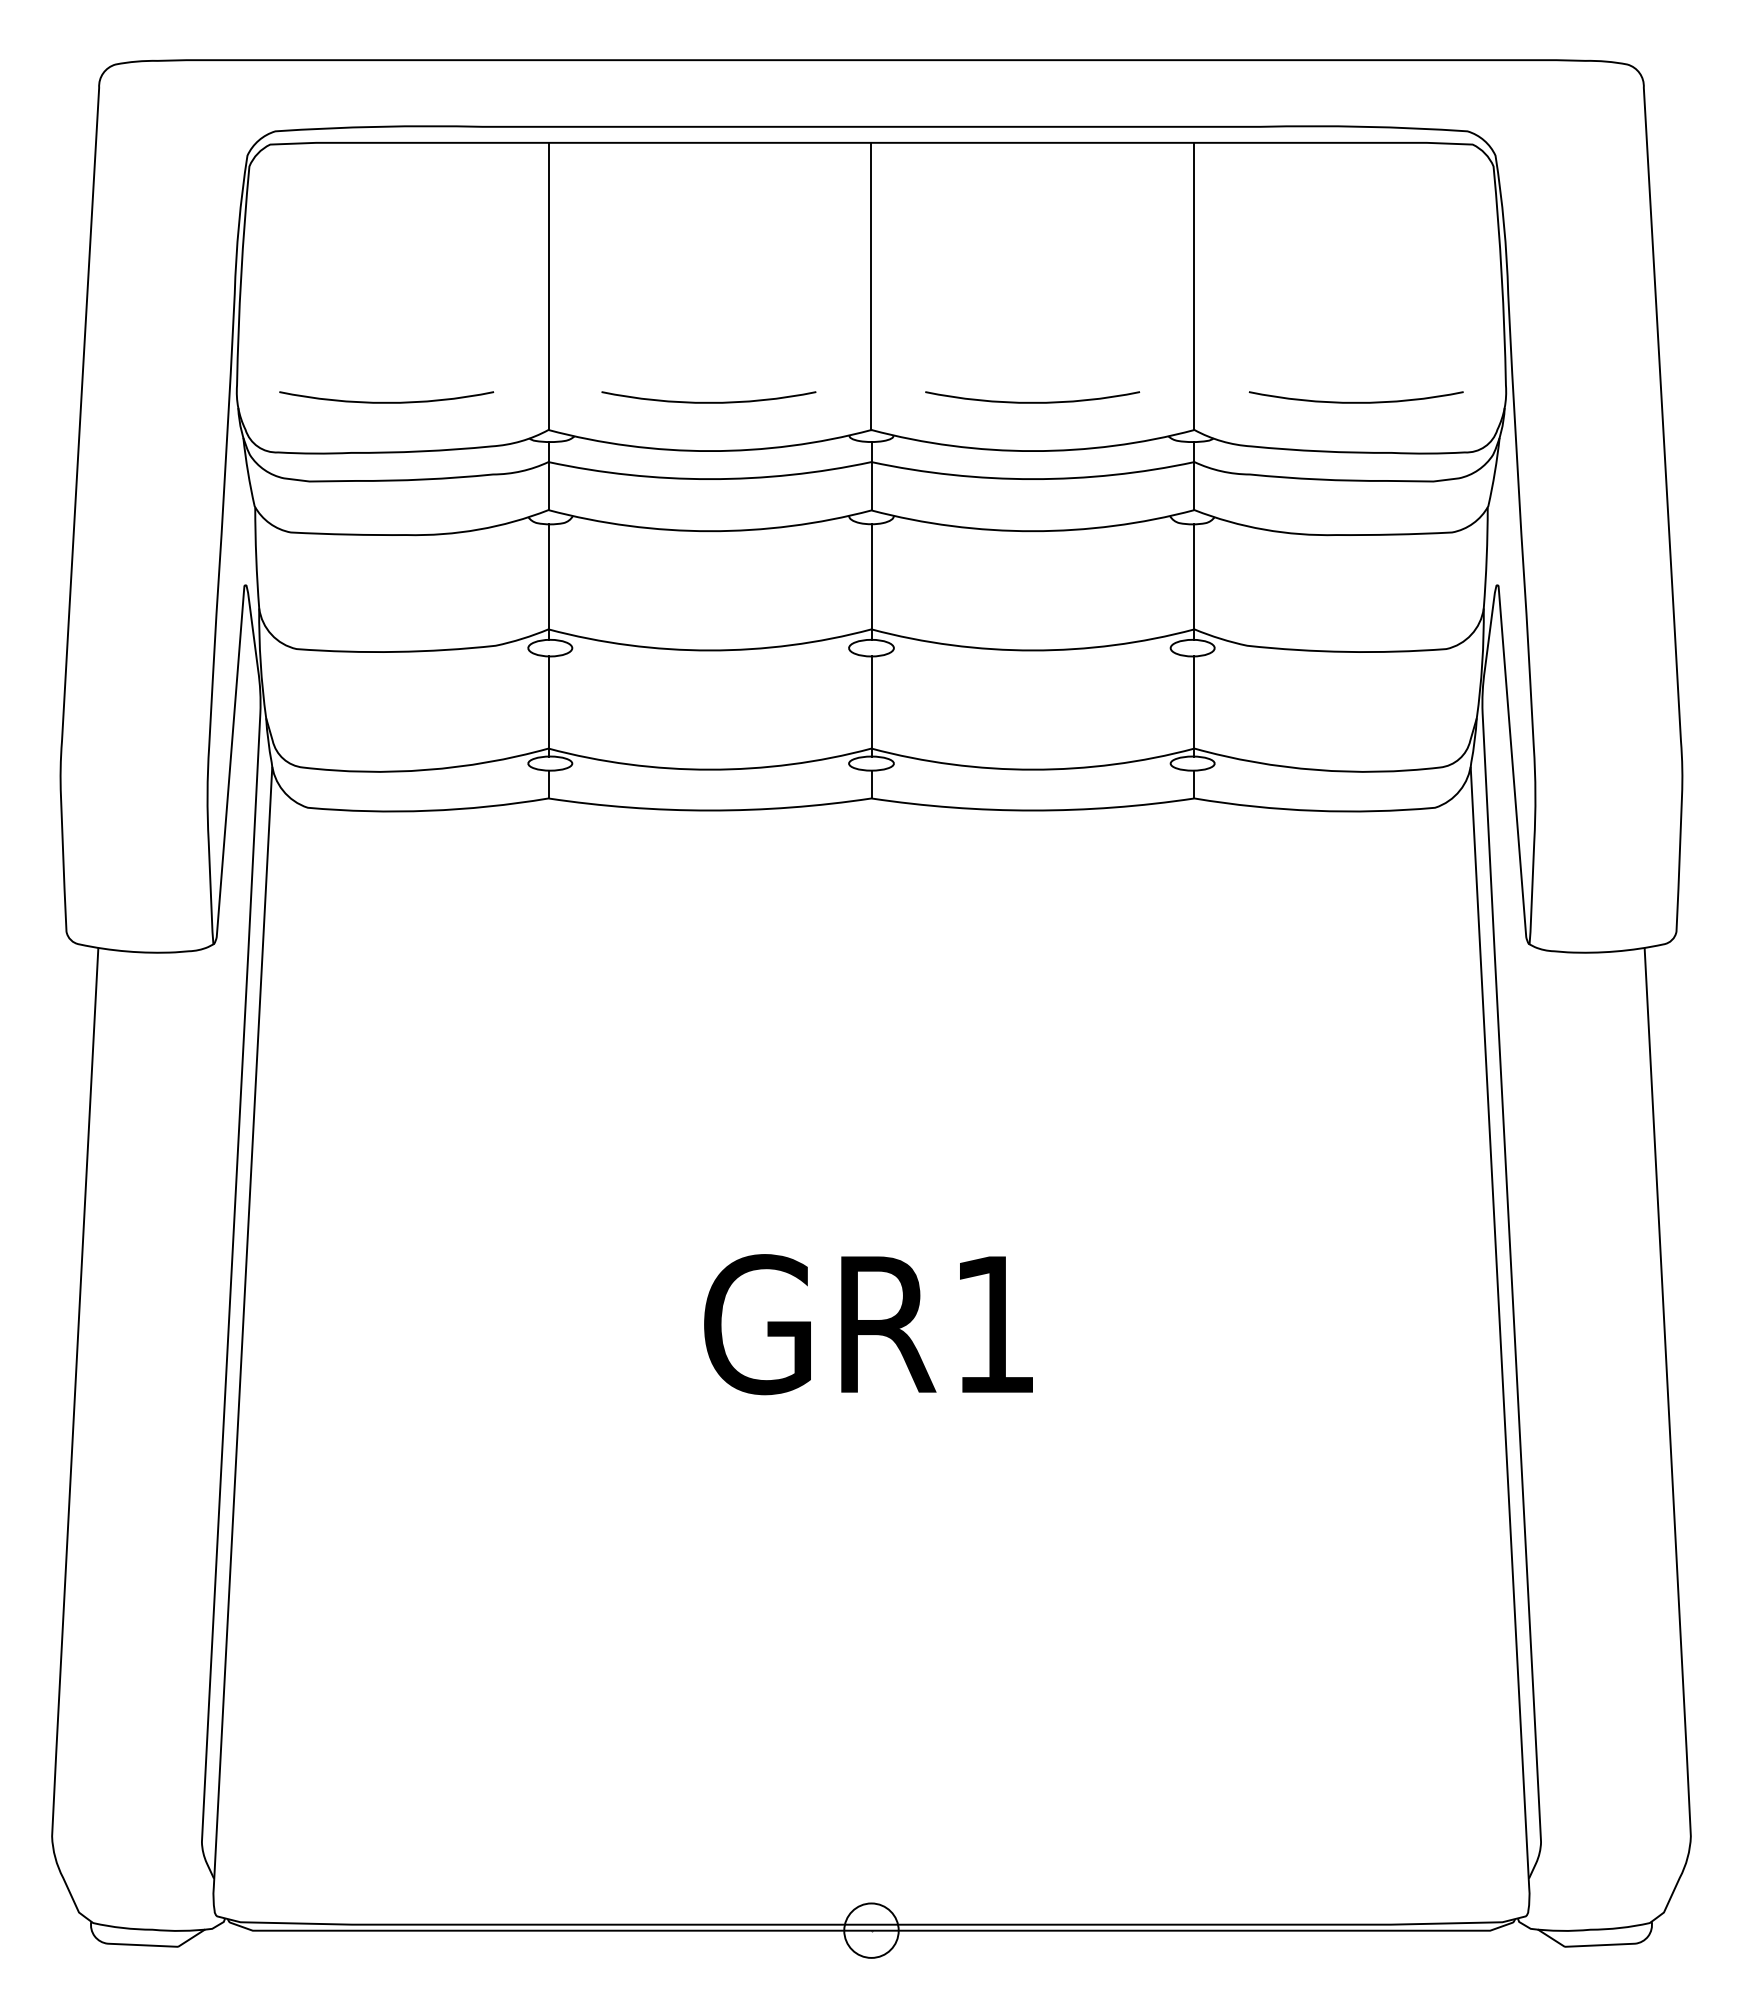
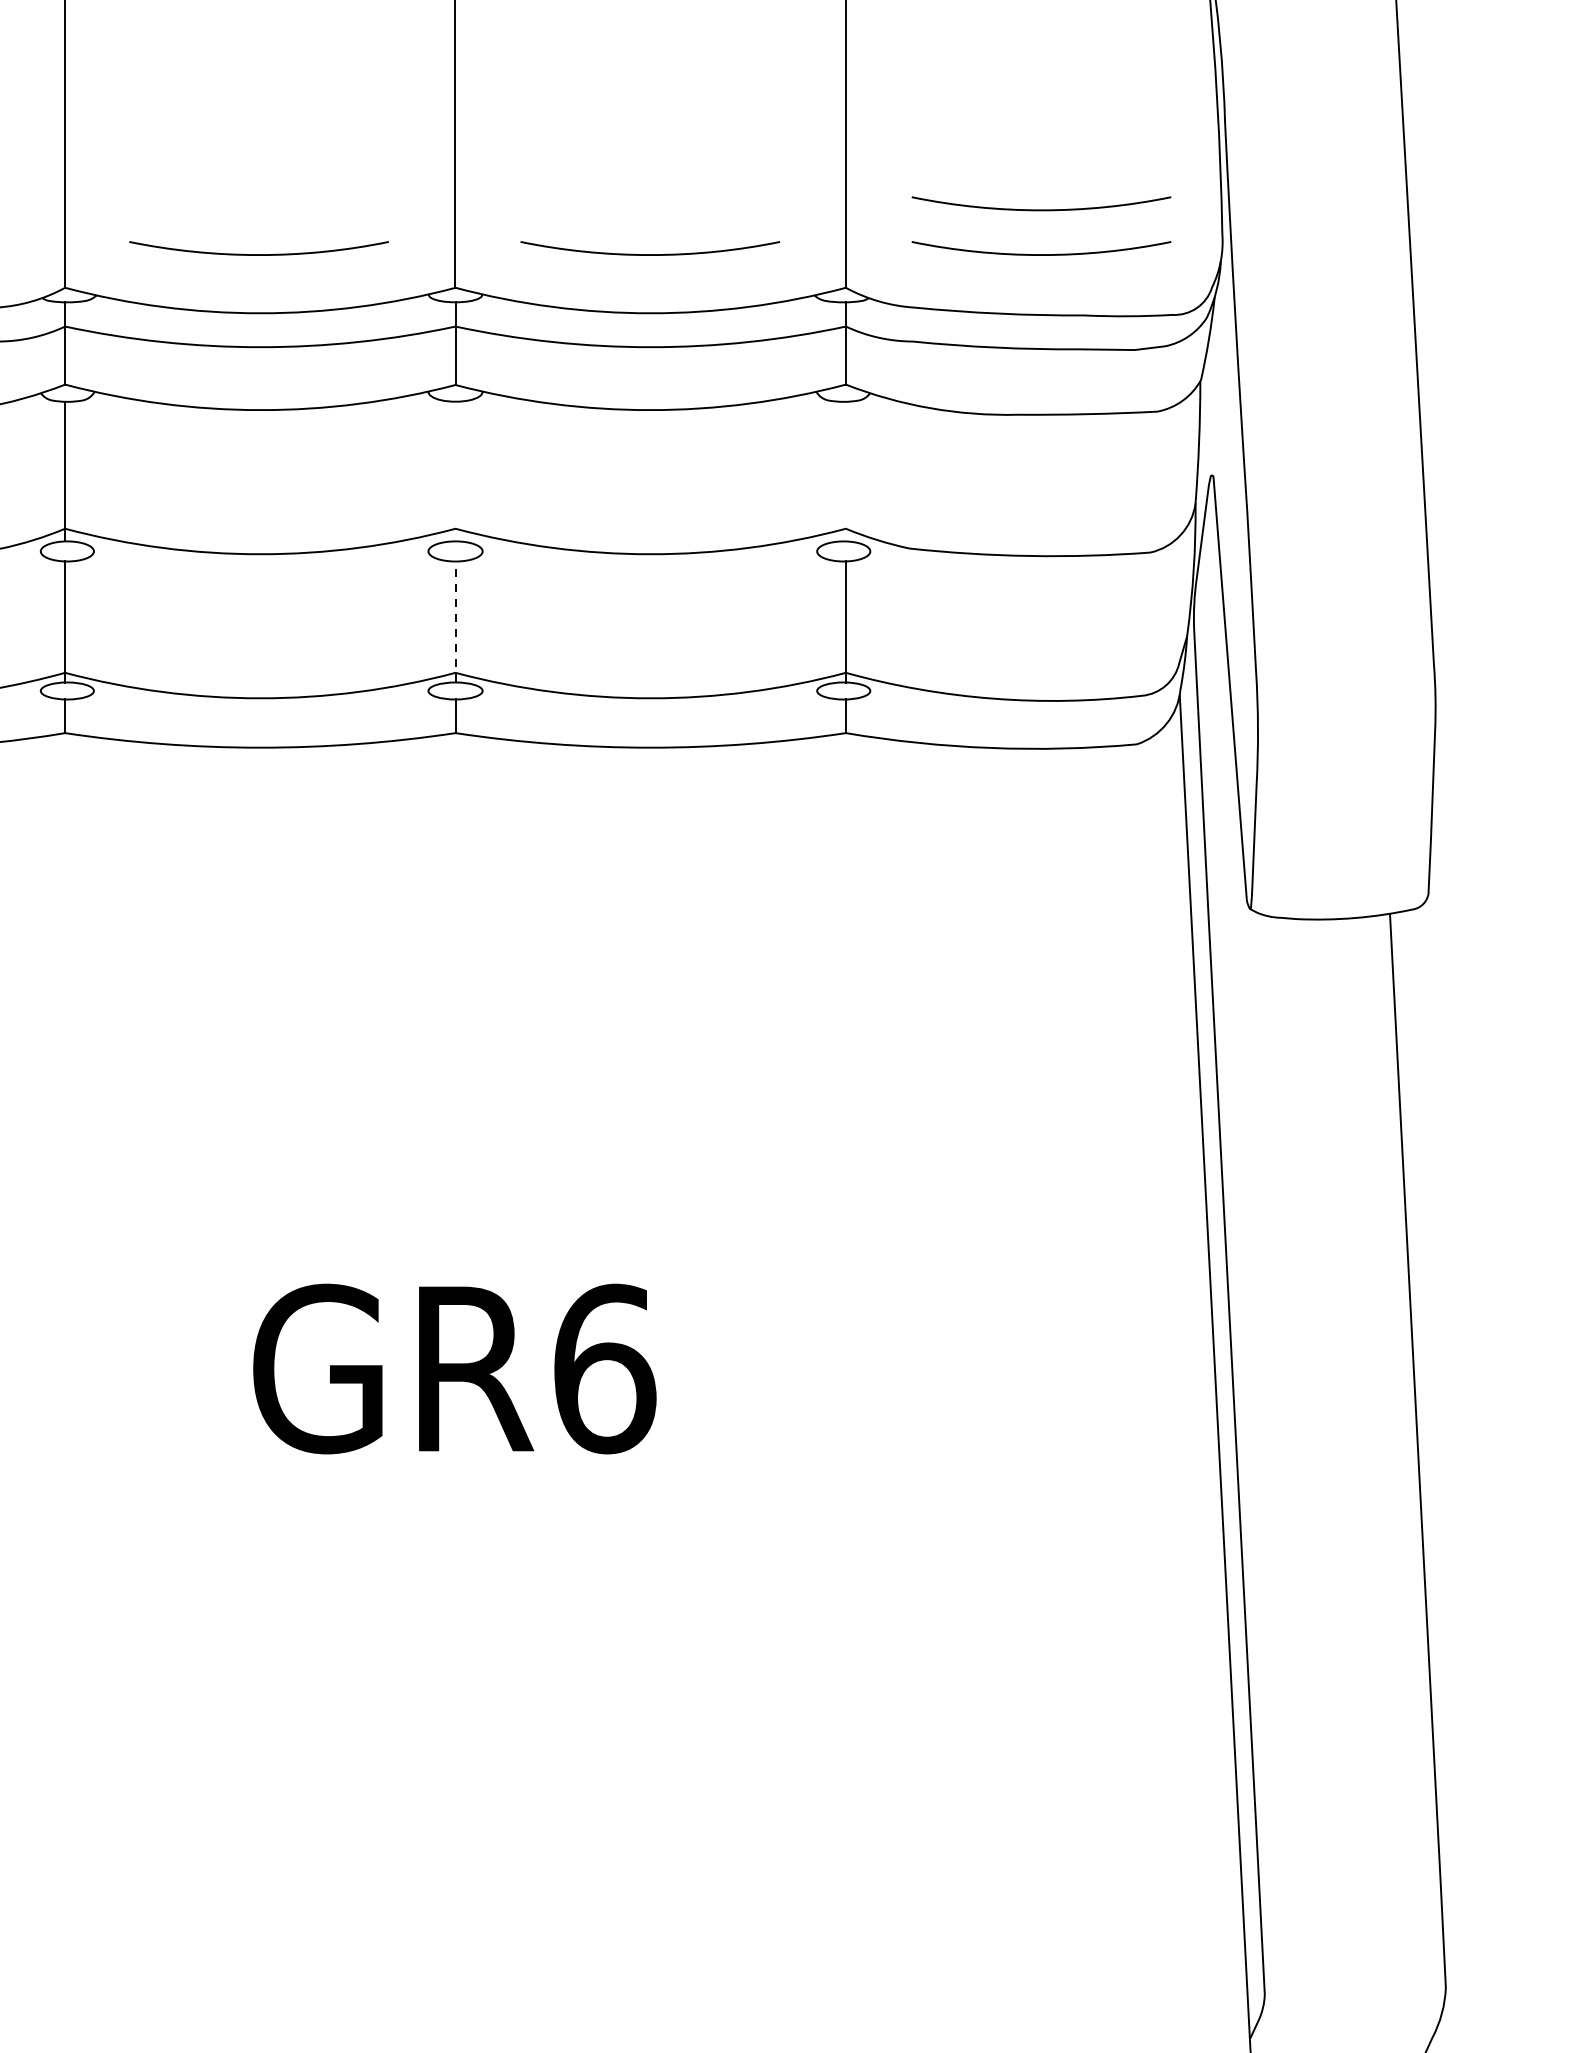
curve: (1355, 364) -> (1040, 208), added
line: (871, 581) -> (455, 470), removed
line: (1194, 581) -> (845, 470), removed
line: (871, 706) -> (455, 621), solid -> dashed
text: (995, 1324) -> (605, 1368), GR1 -> GR6

